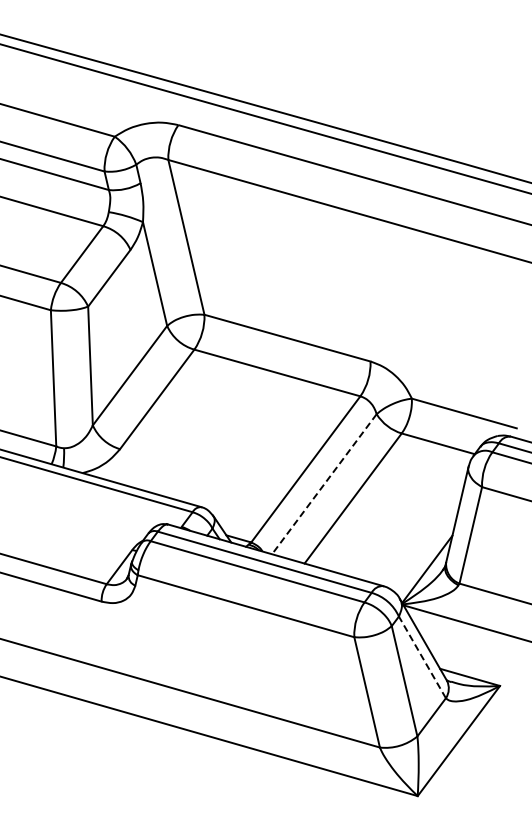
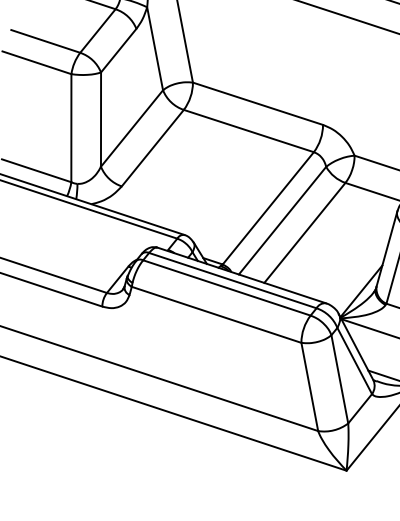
line: (324, 484) -> (282, 220), dashed -> solid
line: (422, 656) -> (354, 360), dashed -> solid

